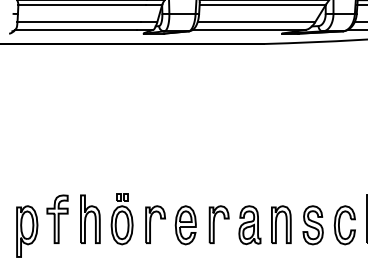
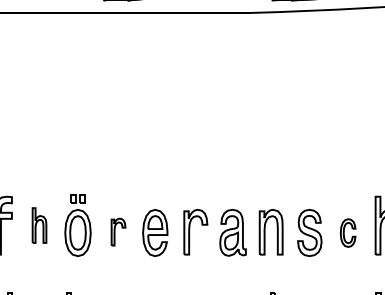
part: (90, 218) -> (39, 224), size x0.6
part: (155, 224) -> (118, 232), size x0.6
part: (344, 225) -> (347, 233), size x0.6

